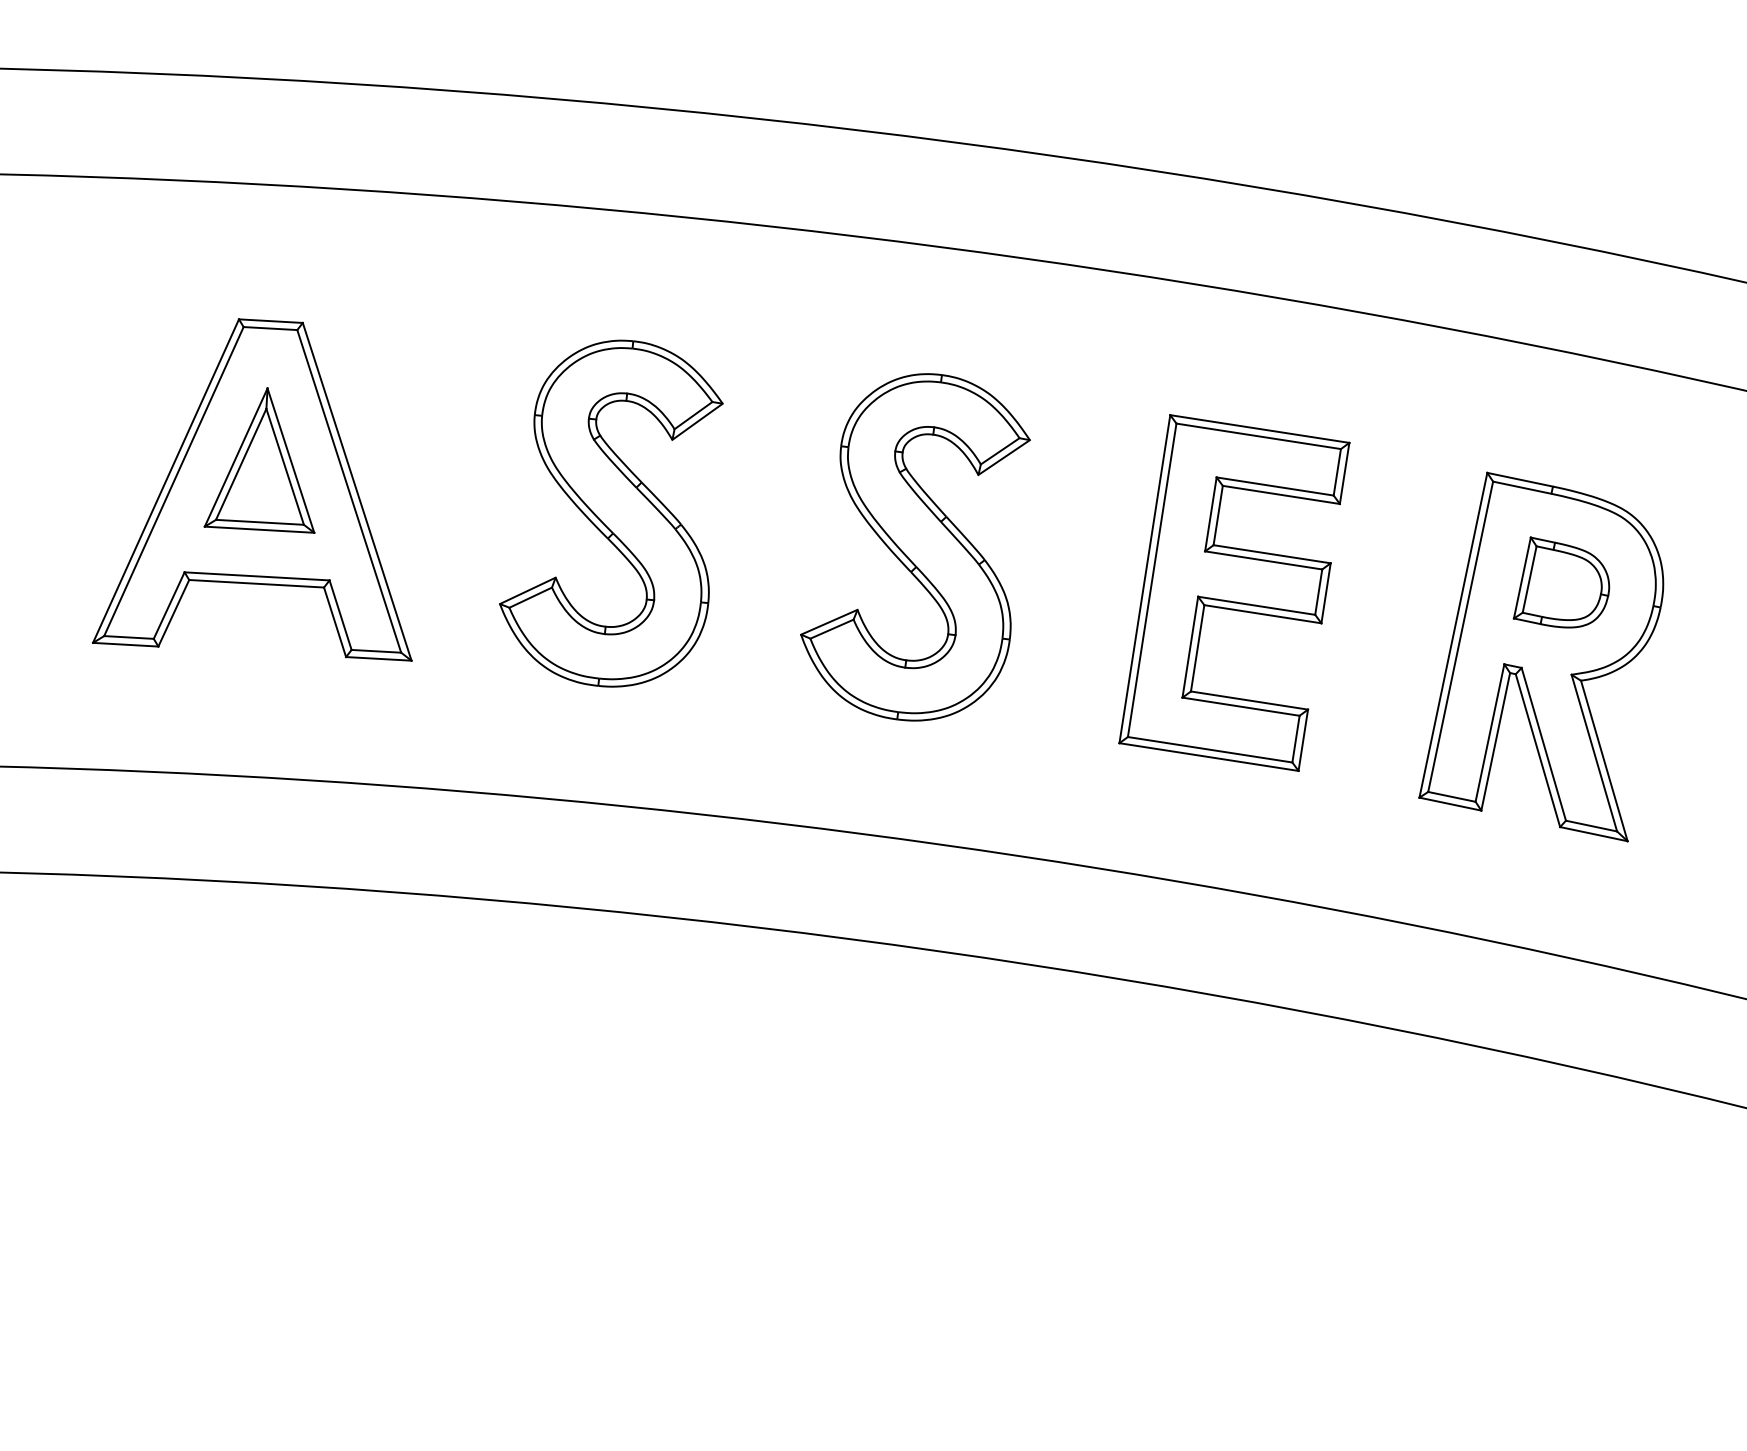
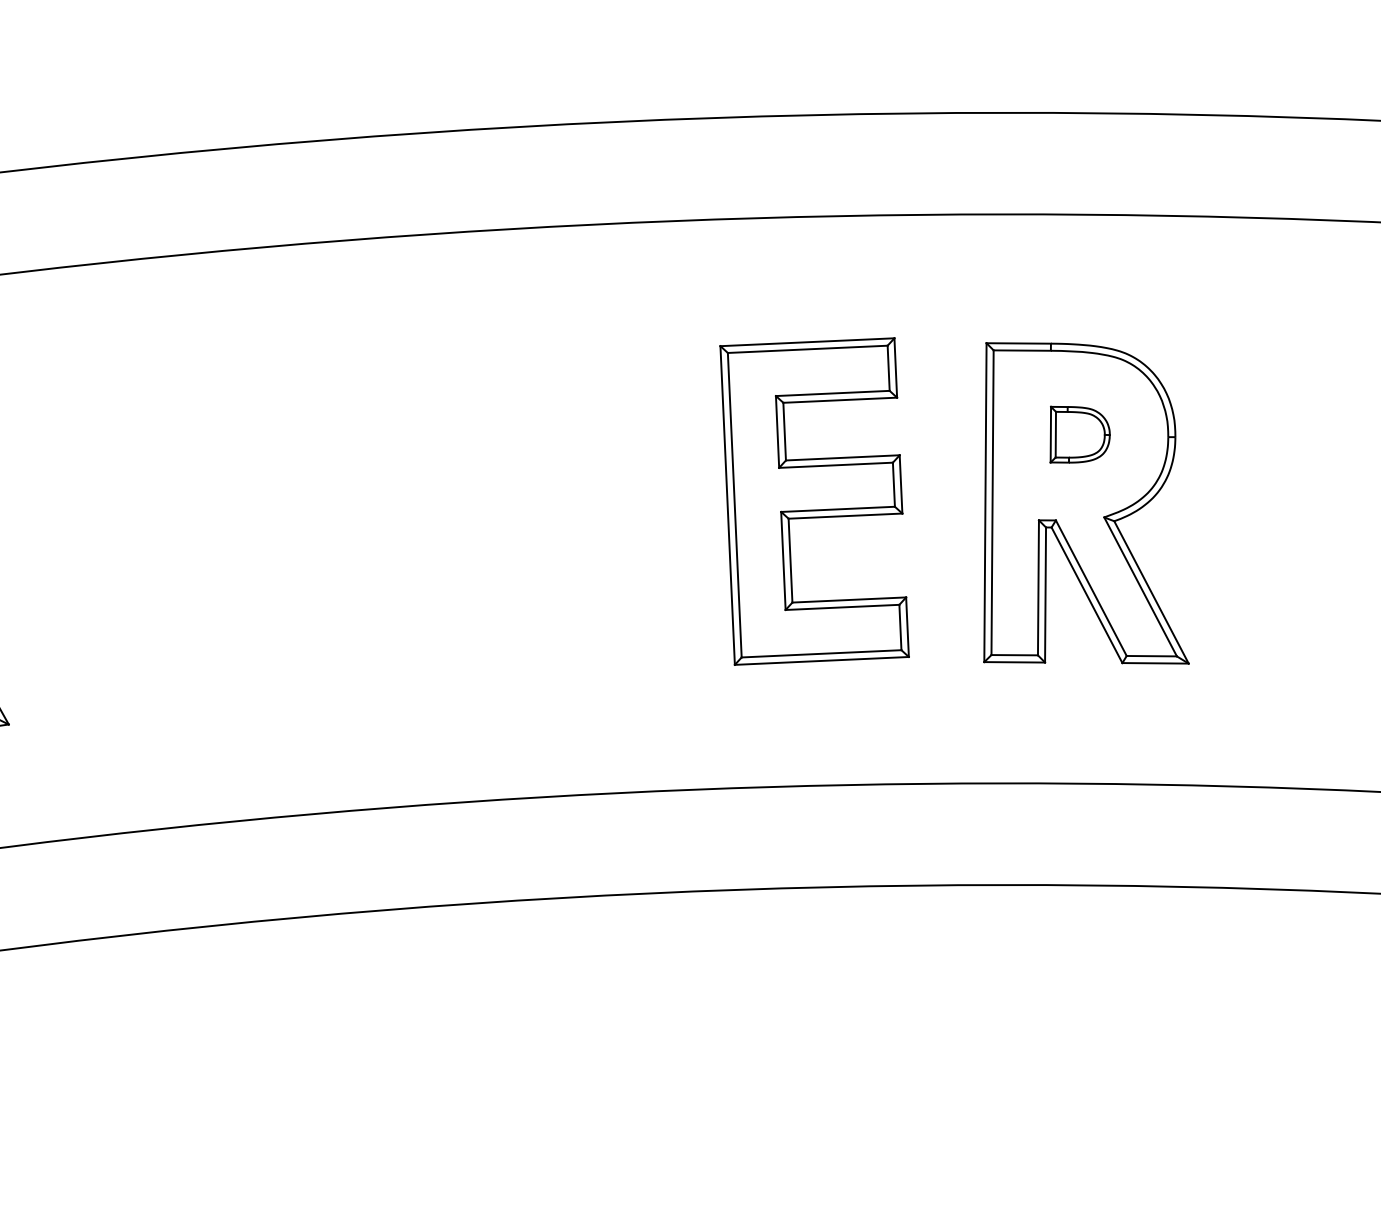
part: (611, 513) -> (169, 547), removed
part: (915, 547) -> (462, 522), removed
part: (1561, 582) -> (1077, 432), size x0.7
part: (1234, 592) -> (814, 501), moved

